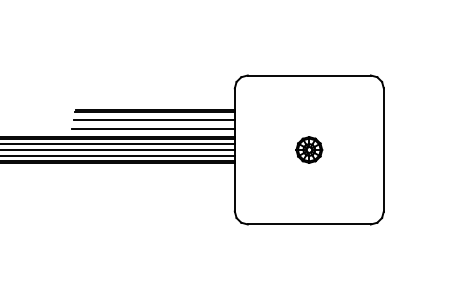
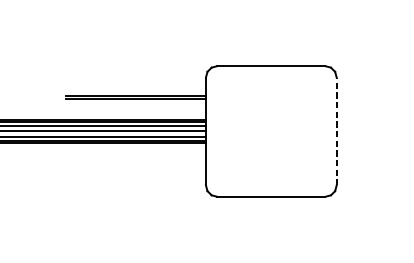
line: (153, 119) -> (134, 104), removed
line: (153, 129) -> (134, 113), removed
part: (309, 149) -> (271, 131), removed
line: (383, 149) -> (336, 131), solid -> dashed

